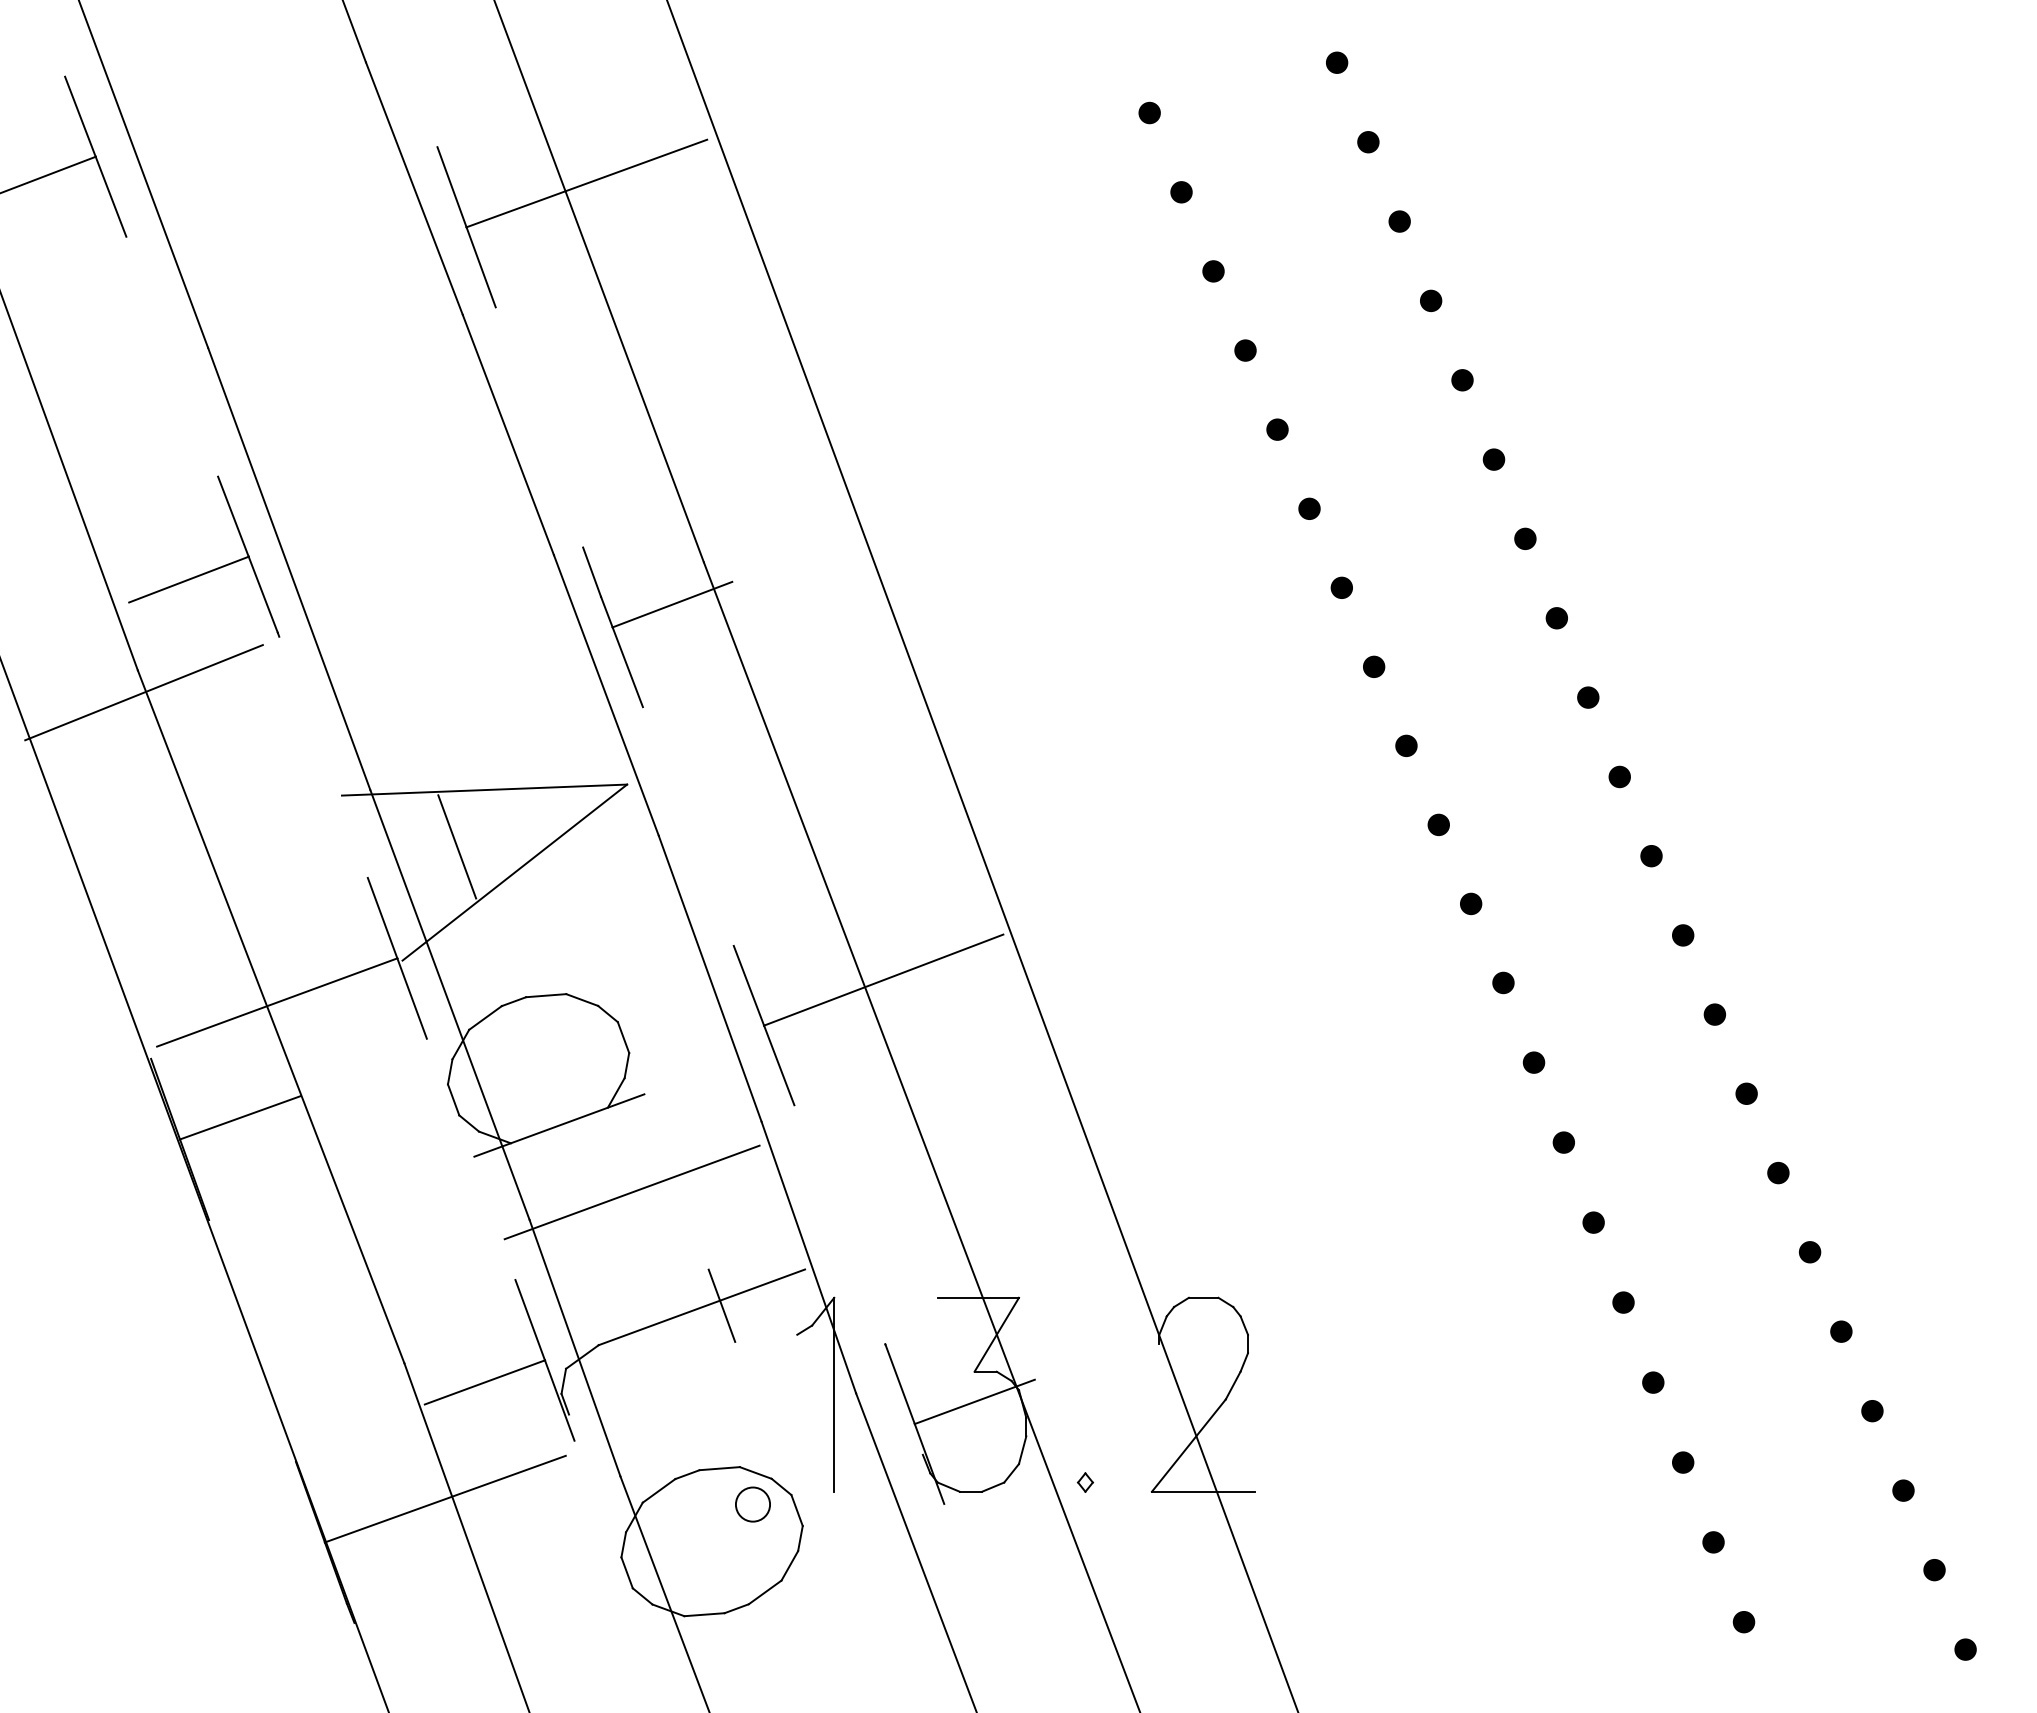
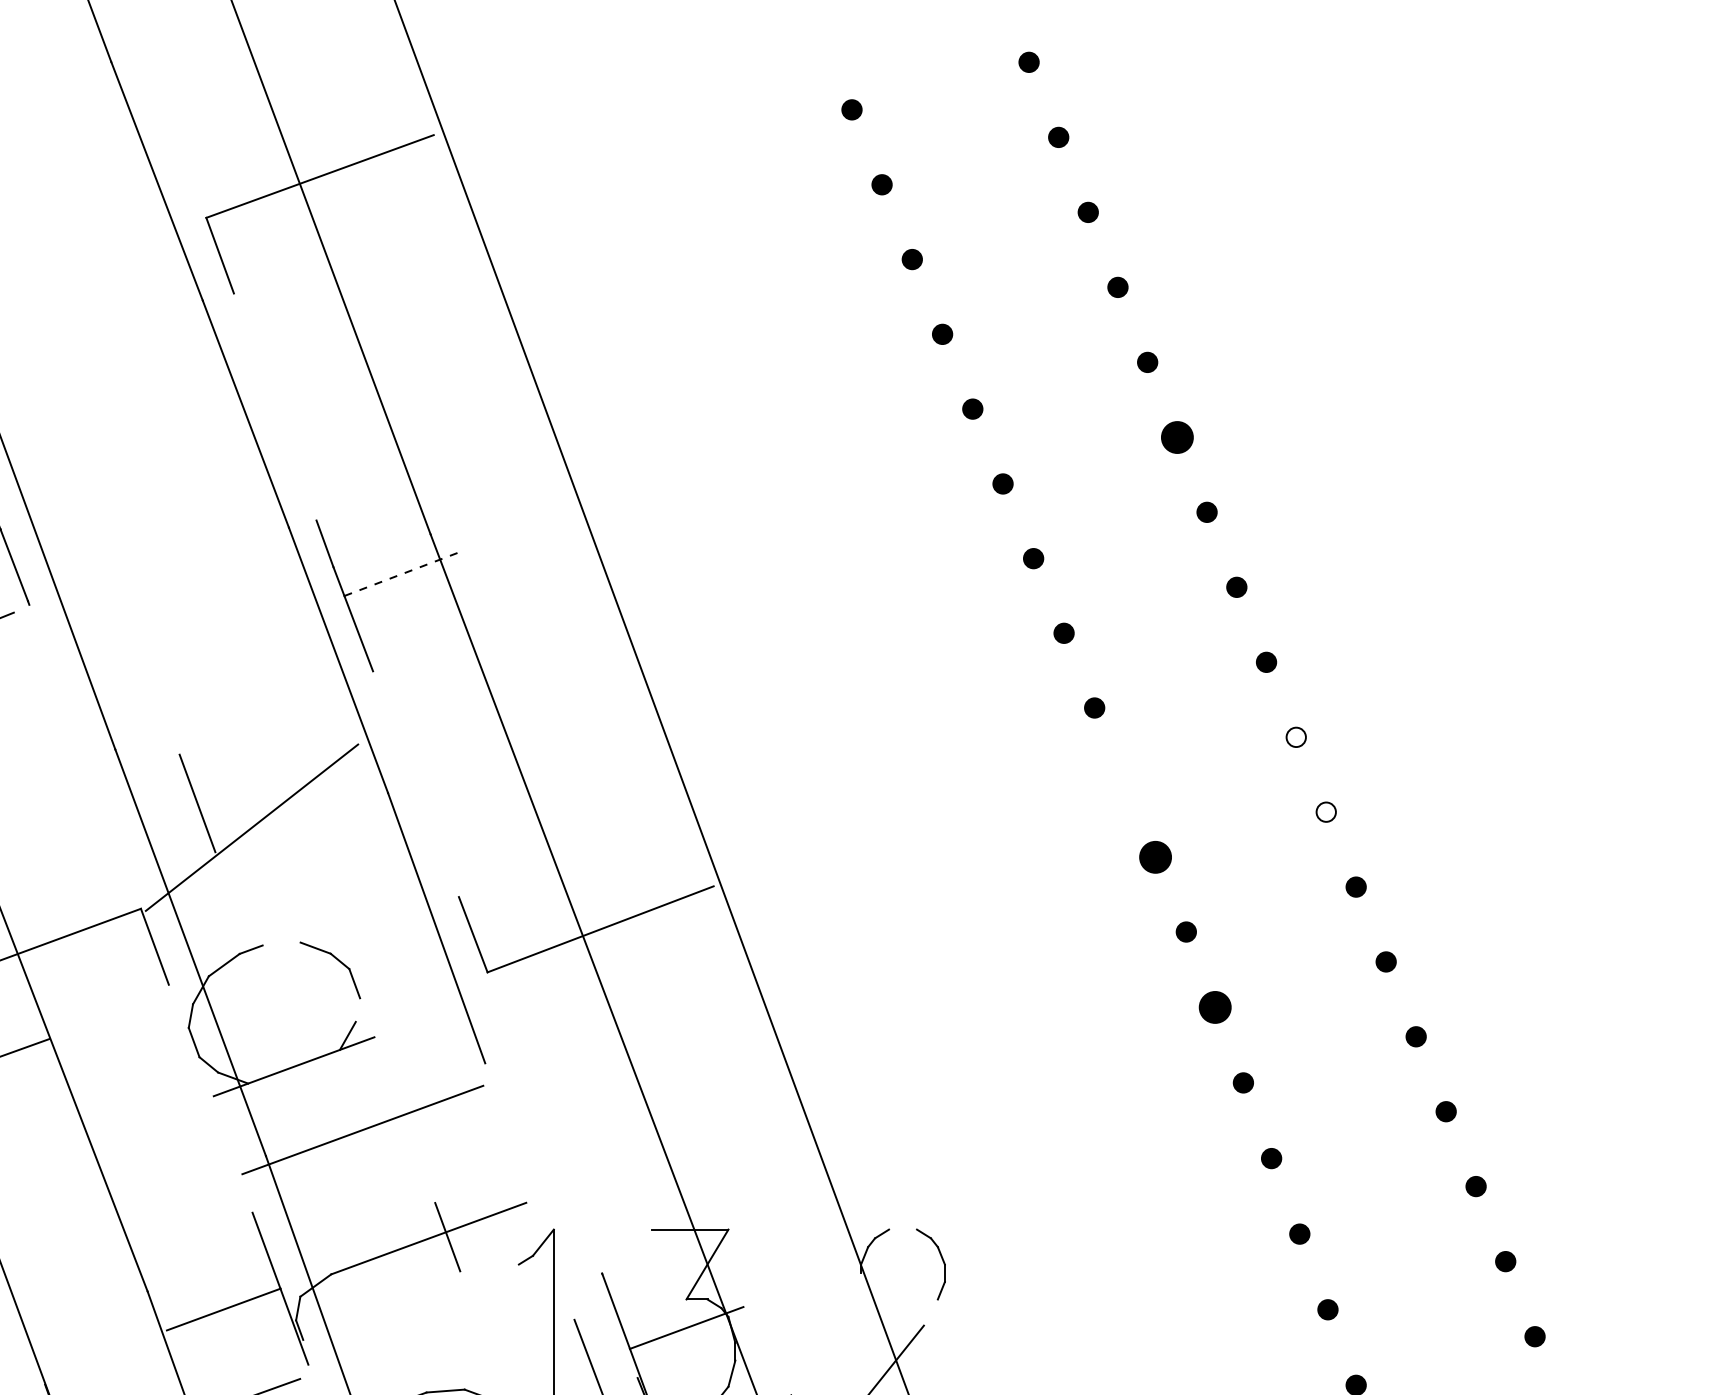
line: (451, 187) -> (192, 180), removed
part: (1493, 459) -> (1176, 437), size x1.6
line: (672, 604) -> (401, 574), solid -> dashed
fill: (1619, 776) -> (1296, 736), removed
line: (484, 789) -> (223, 749), removed
part: (1438, 824) -> (1124, 782), removed
fill: (1651, 855) -> (1326, 811), removed
part: (1471, 903) -> (1156, 856), size x1.6
line: (382, 917) -> (126, 870), removed
line: (546, 995) -> (281, 943), removed
part: (1533, 1062) -> (1214, 1007), size x1.6
line: (626, 1065) -> (357, 1010), removed
line: (779, 1065) -> (502, 1010), removed
line: (808, 1257) -> (529, 1191), removed
line: (1203, 1297) -> (902, 1229), removed
line: (1232, 1385) -> (930, 1312), removed

